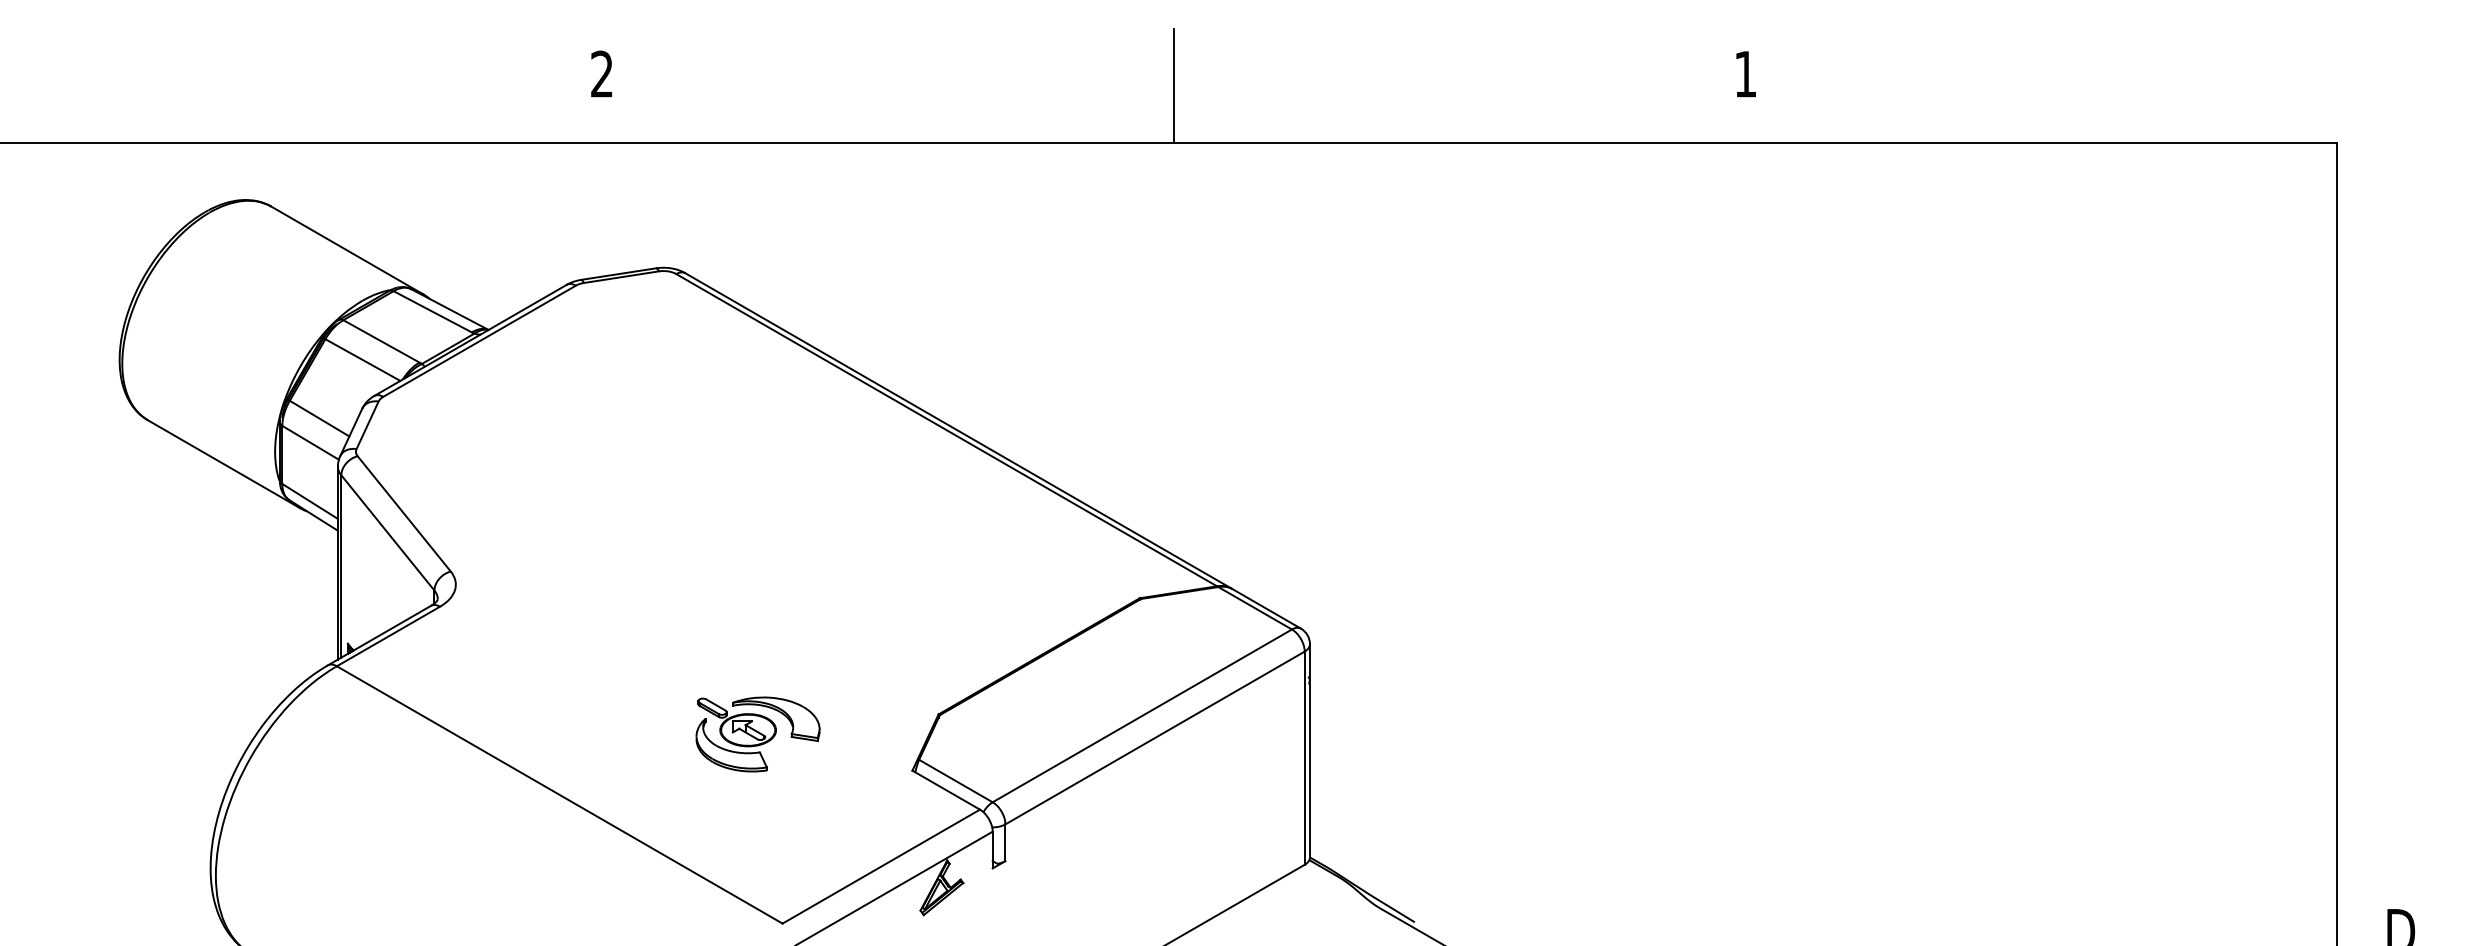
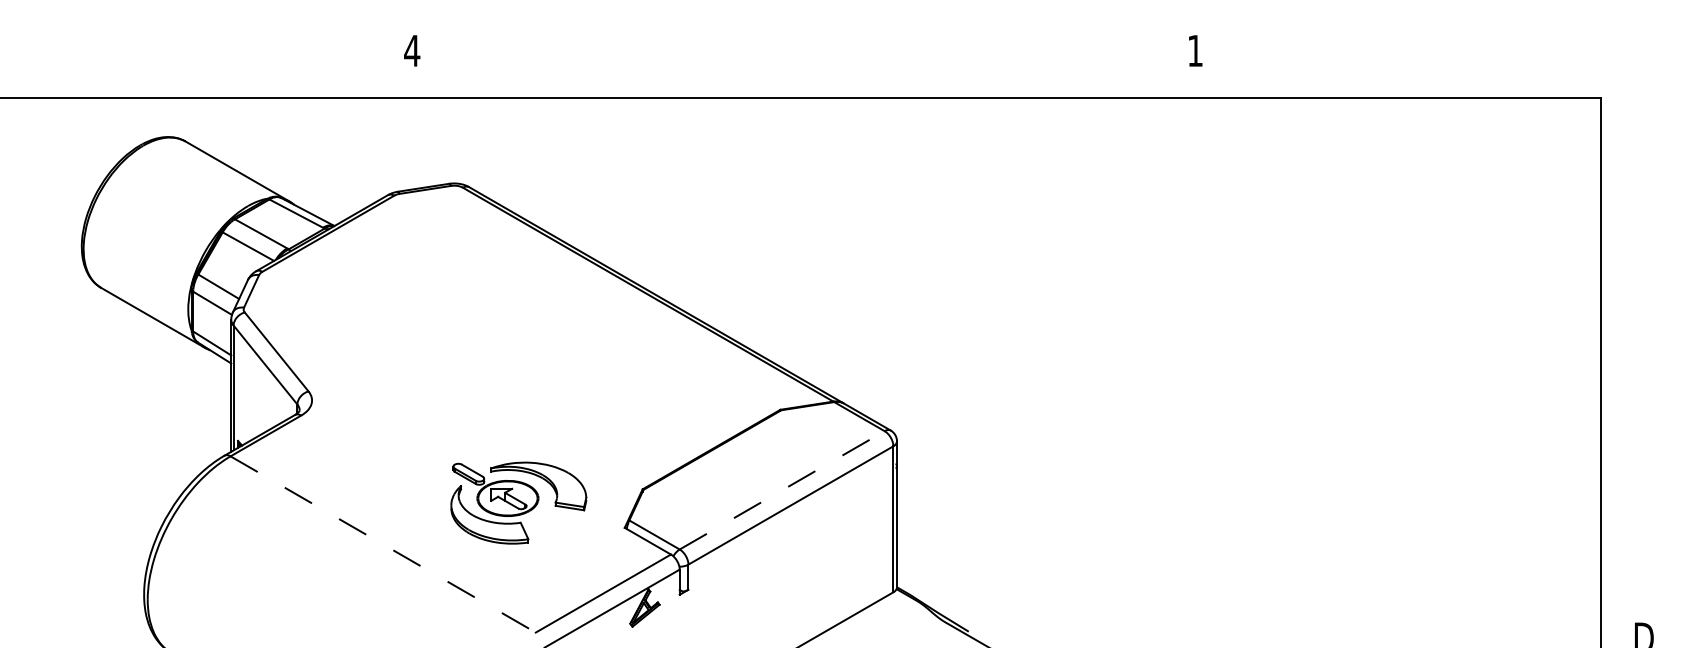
text: (602, 73) -> (412, 50), 2 -> 4
line: (1173, 85) -> (803, 58), removed
line: (1142, 716) -> (782, 490), solid -> dashed
part: (758, 733) -> (519, 502), size x1.6
line: (560, 794) -> (383, 544), solid -> dashed

